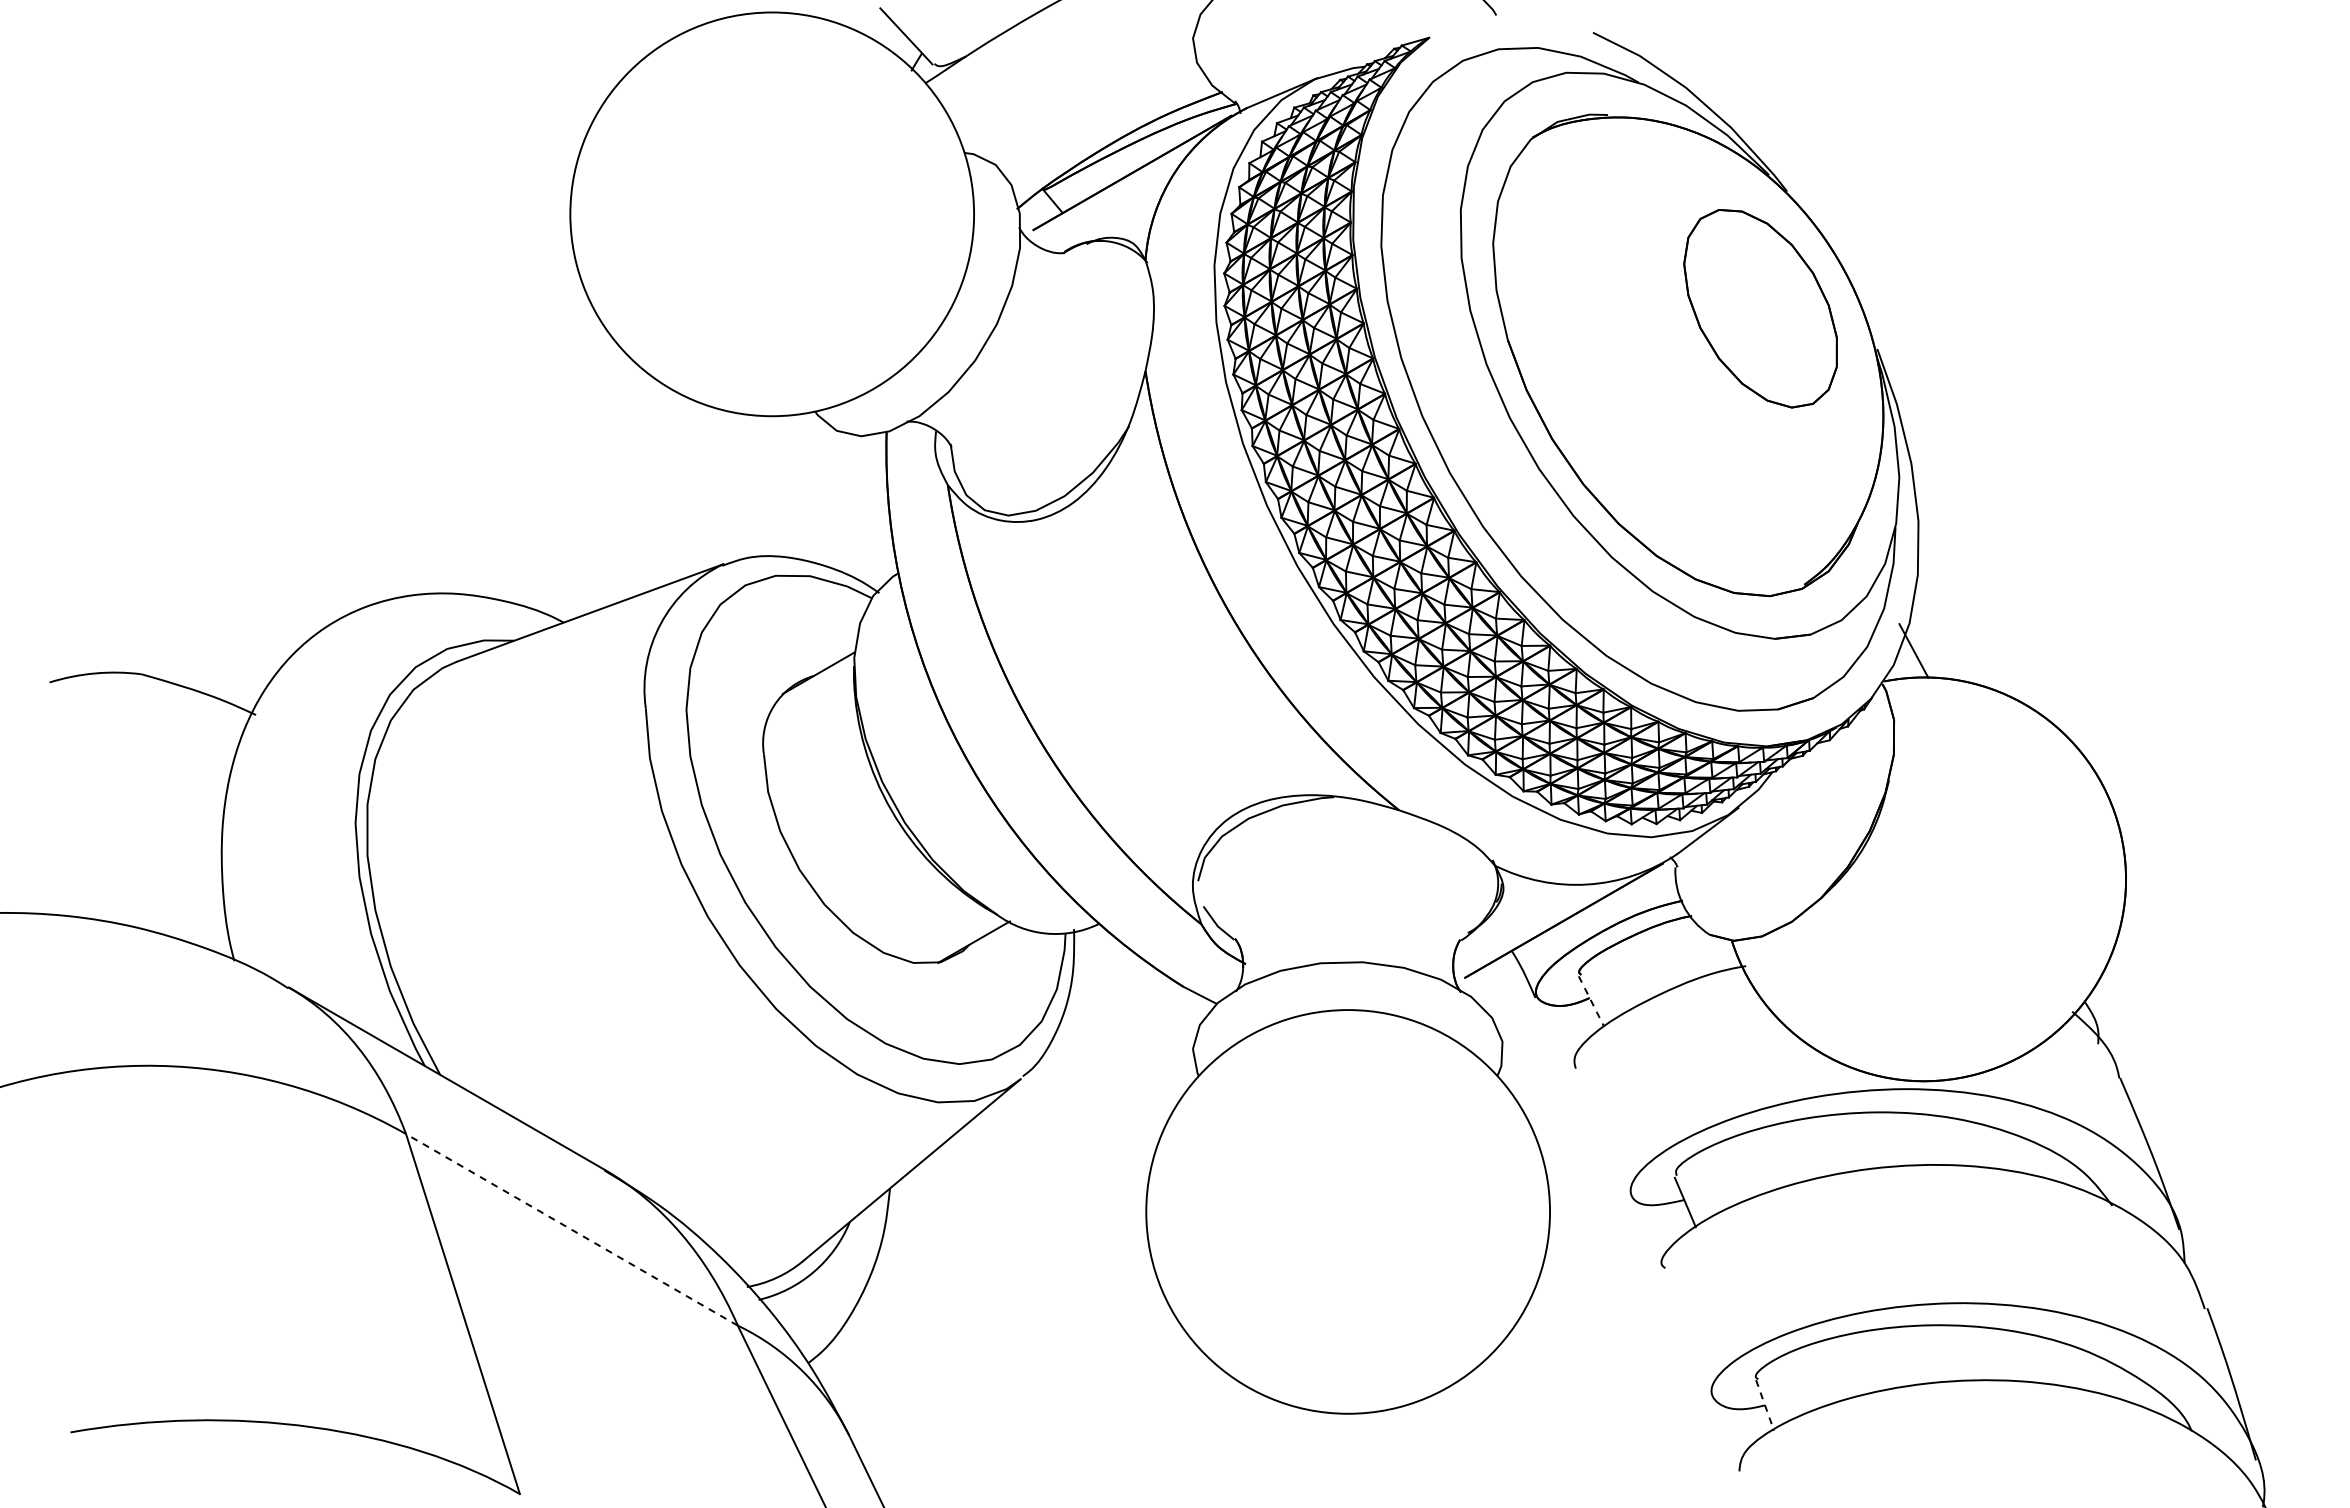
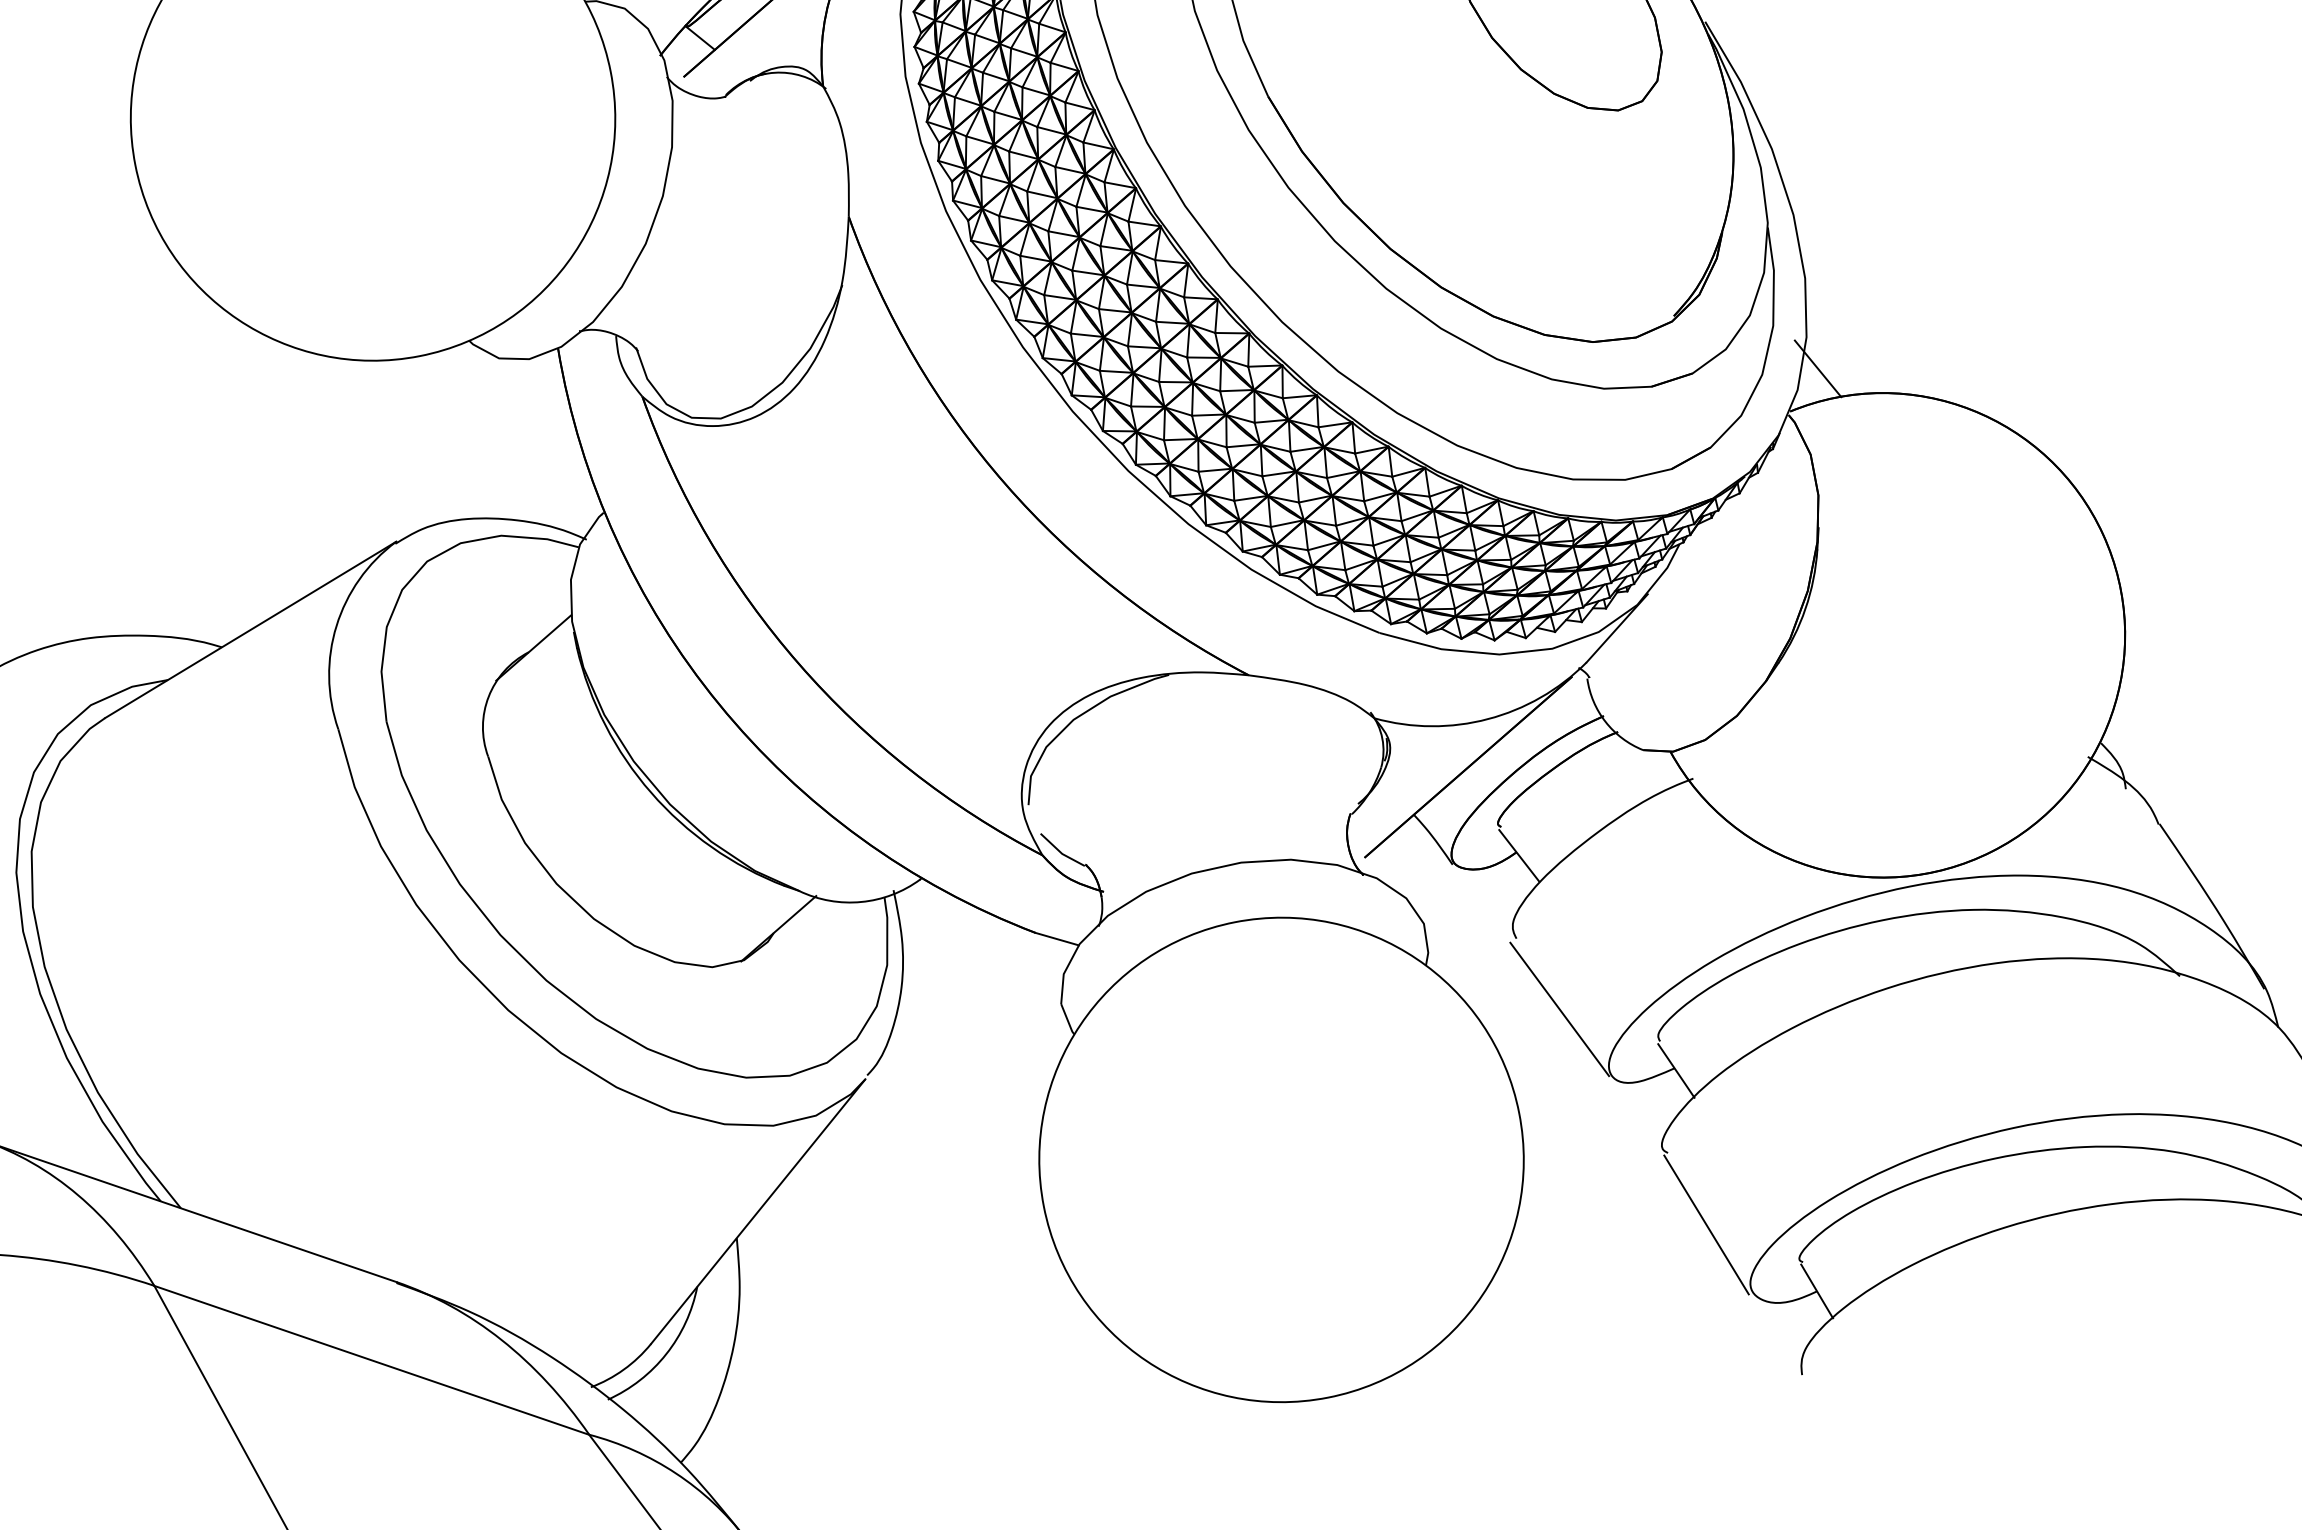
line: (1591, 1002) -> (1519, 857), dashed -> solid
line: (1599, 1133) -> (1559, 1009), added
line: (571, 1229) -> (371, 1360), dashed -> solid
line: (1684, 1332) -> (1705, 1224), added
line: (1765, 1406) -> (1817, 1292), dashed -> solid

